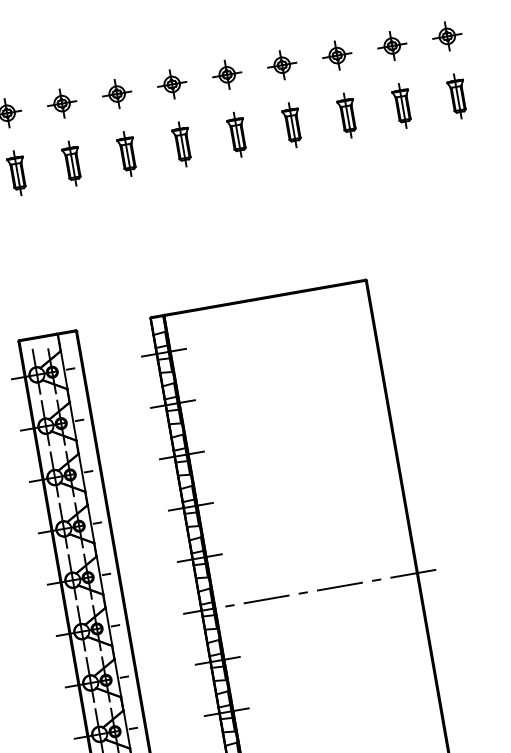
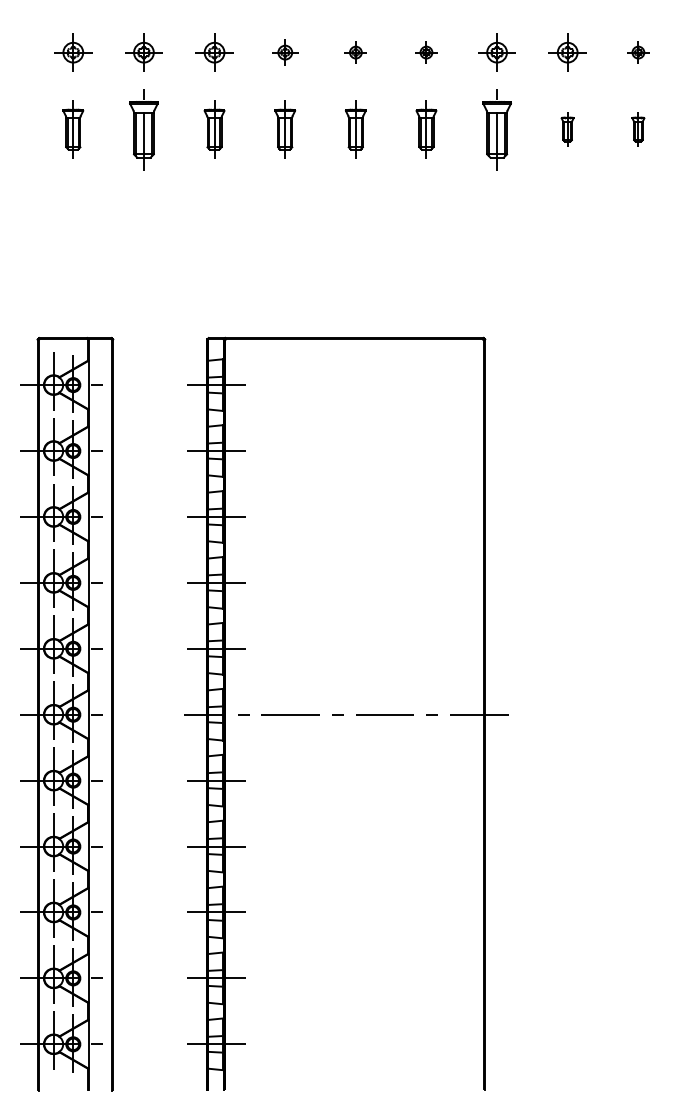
part: (447, 36) -> (638, 52), size x0.6
part: (282, 65) -> (426, 52), size x0.6
part: (226, 74) -> (355, 52), size x0.6
part: (172, 84) -> (285, 52), size x0.7
part: (457, 96) -> (638, 129), size x0.6
part: (402, 105) -> (567, 129), size x0.6
part: (347, 115) -> (496, 129), size x1.4
part: (72, 163) -> (143, 129), size x1.4

